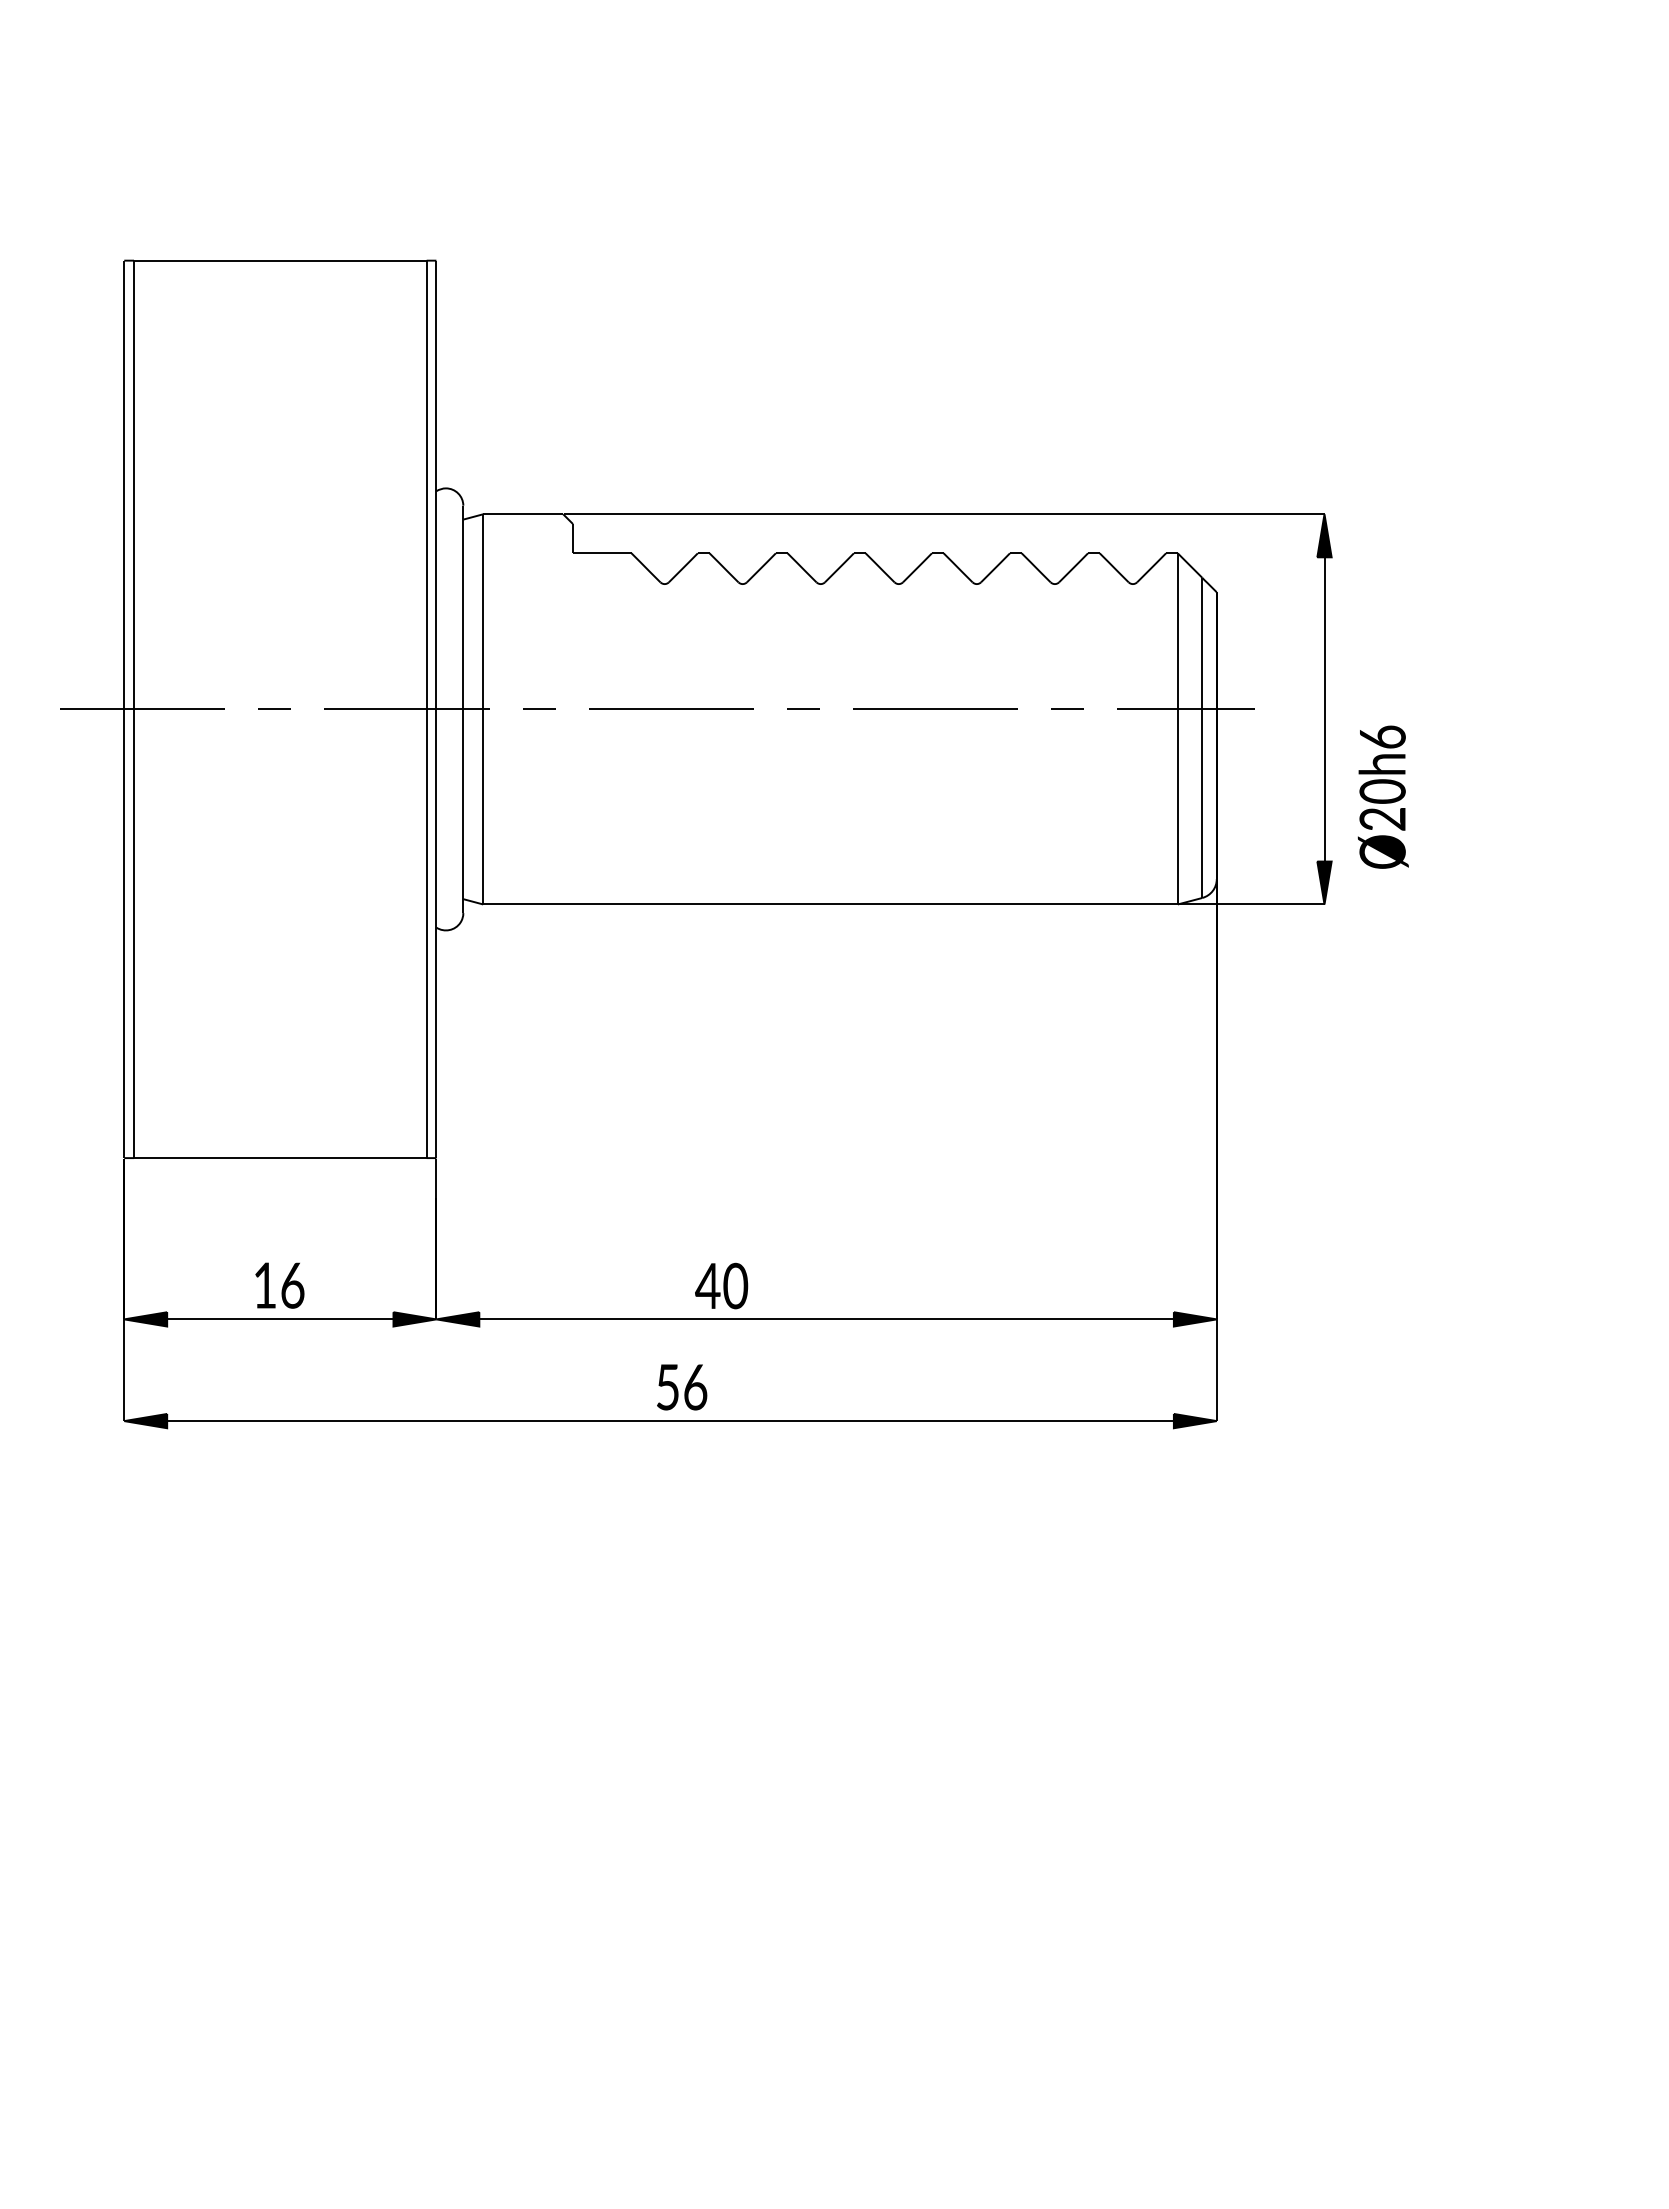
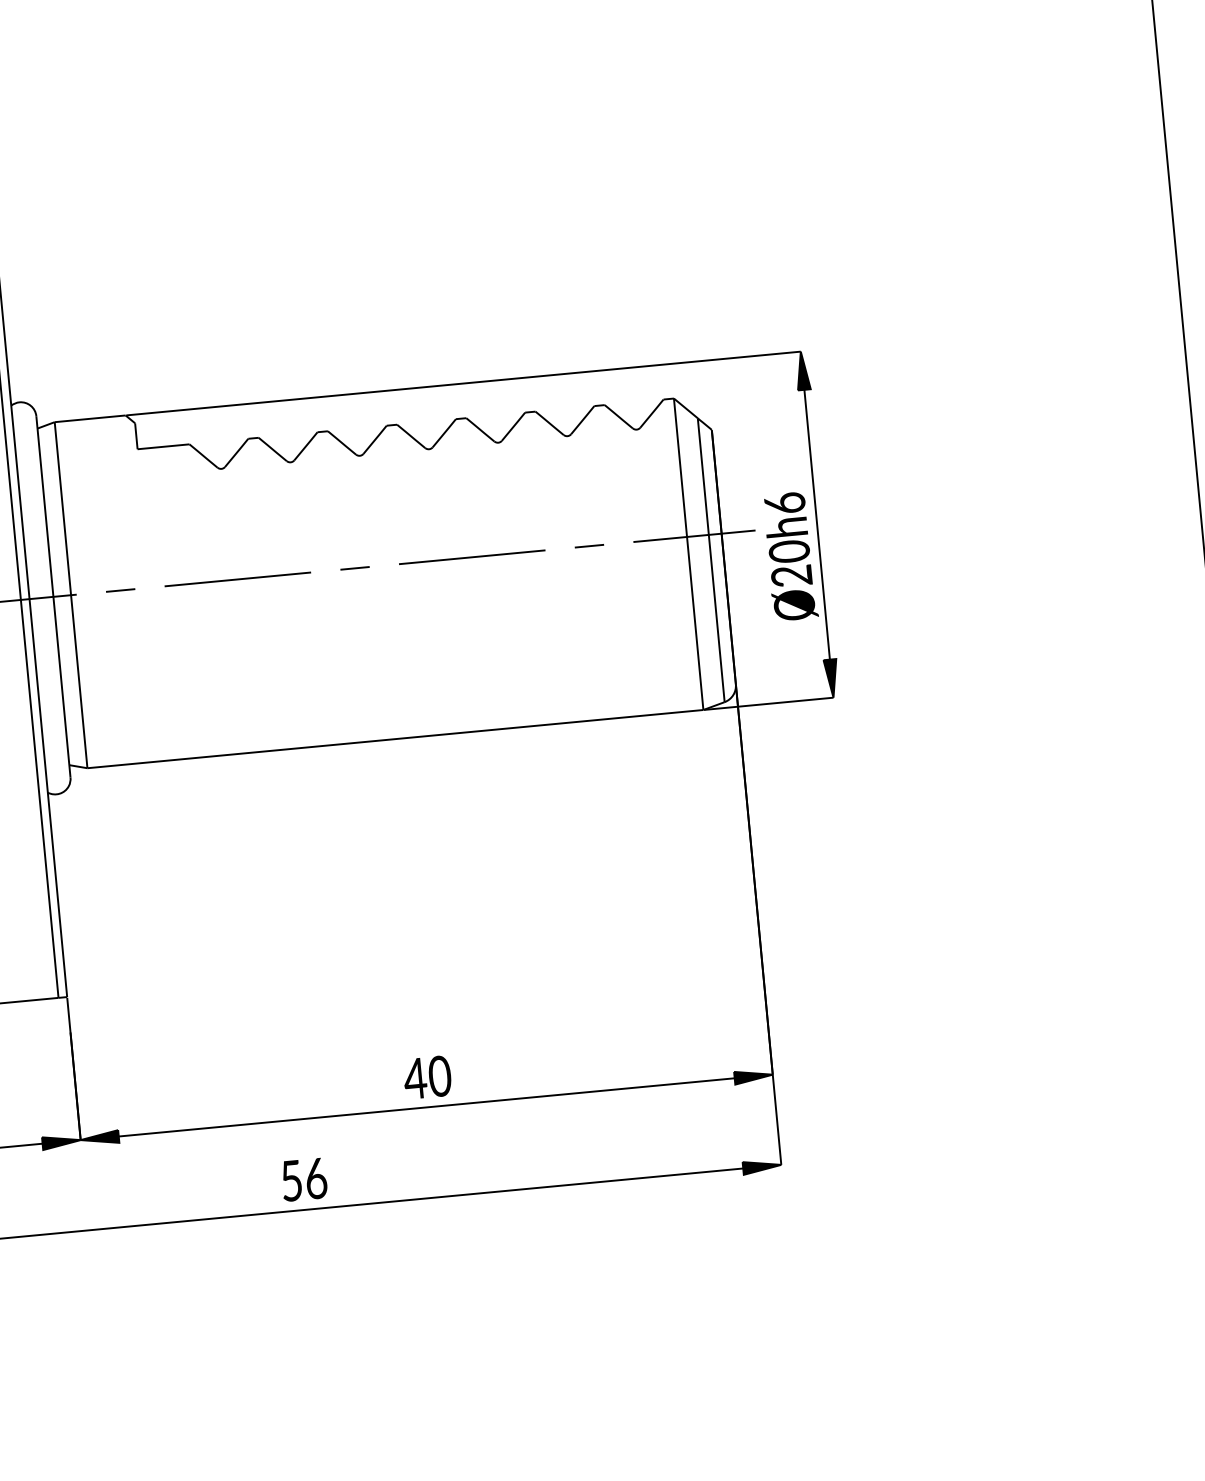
text: (1382, 796) -> (789, 556), moved
text: (721, 1285) -> (427, 1077), moved

